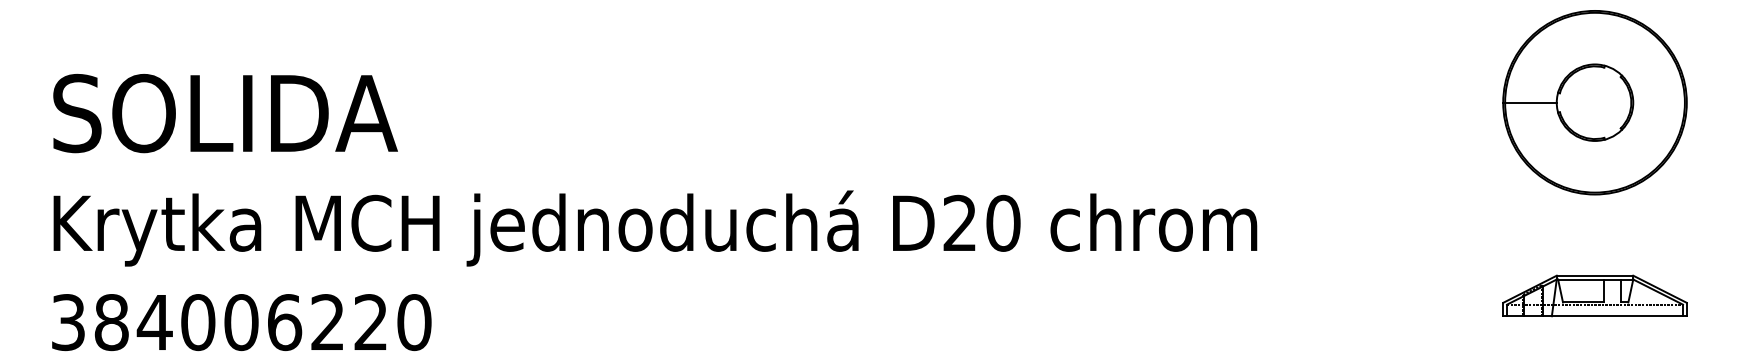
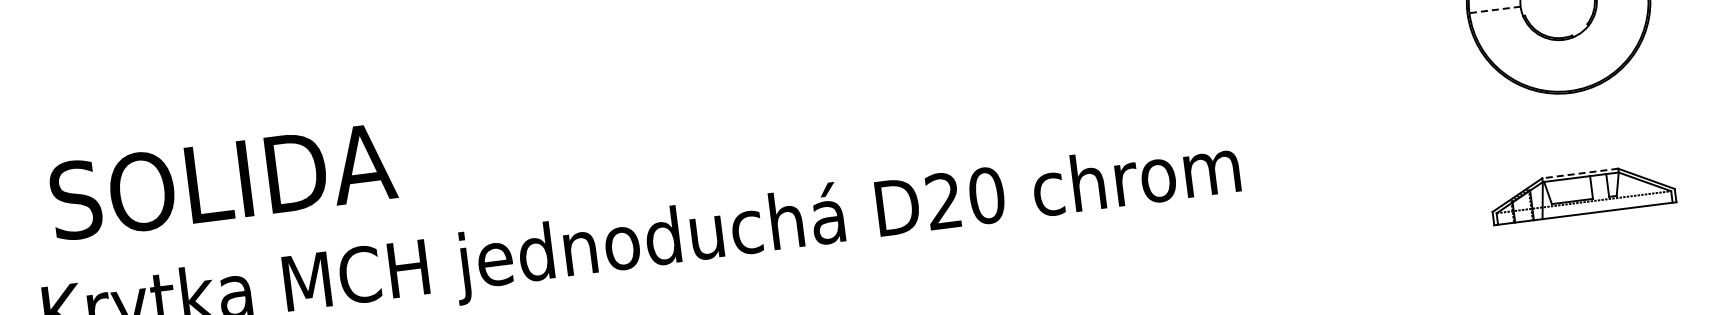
line: (1529, 102) -> (1493, 9), solid -> dashed
text: (225, 113) -> (223, 181), moved
line: (1594, 275) -> (1579, 173), solid -> dashed

